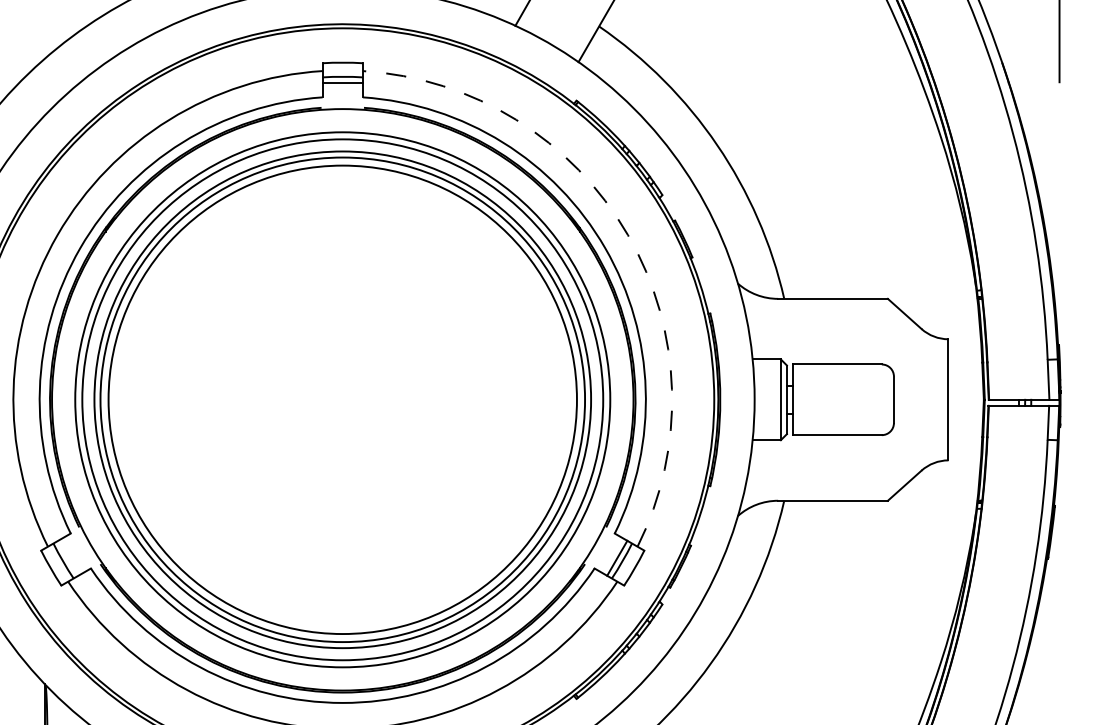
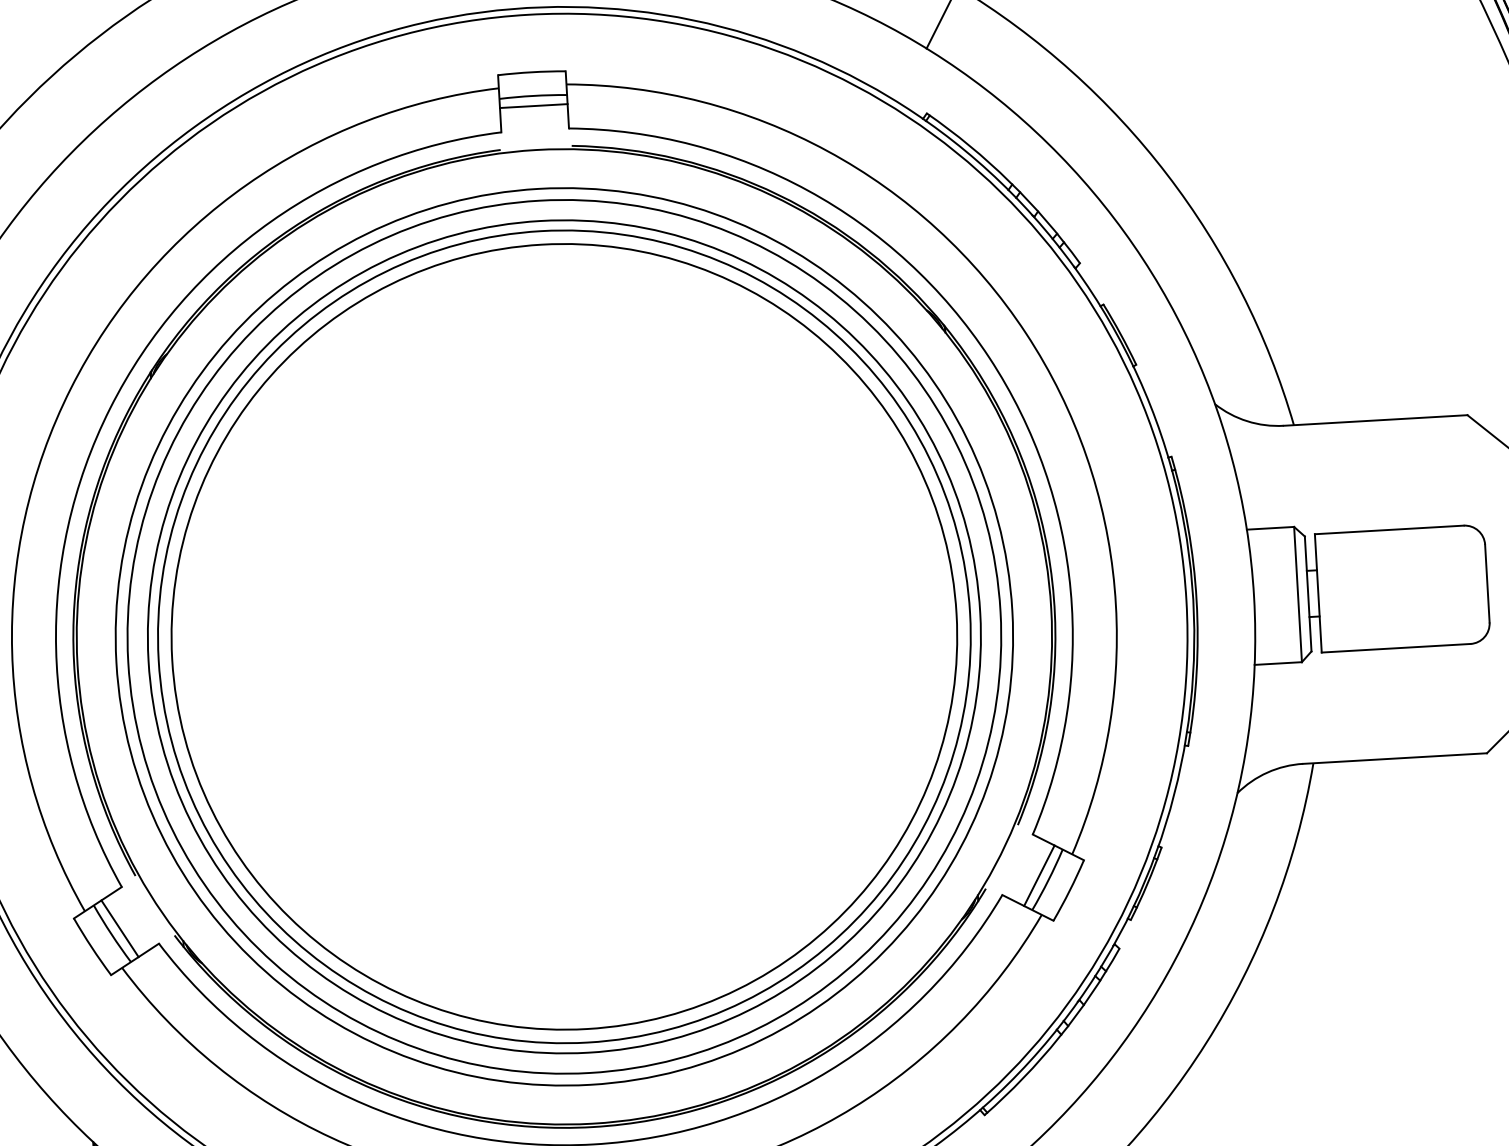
arc: (628, 235) -> (1026, 334), dashed -> solid
line: (68, 557) -> (120, 927), added

